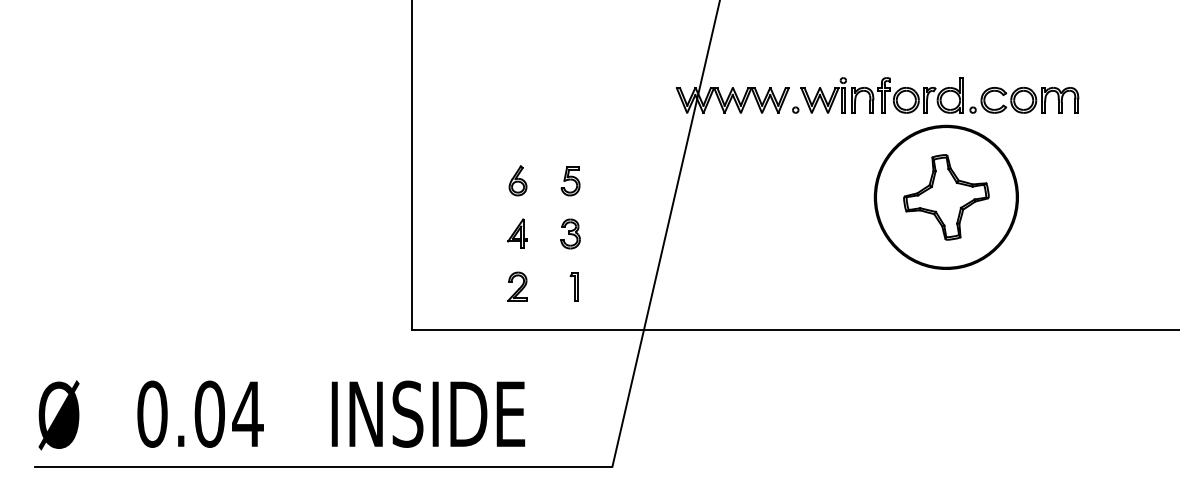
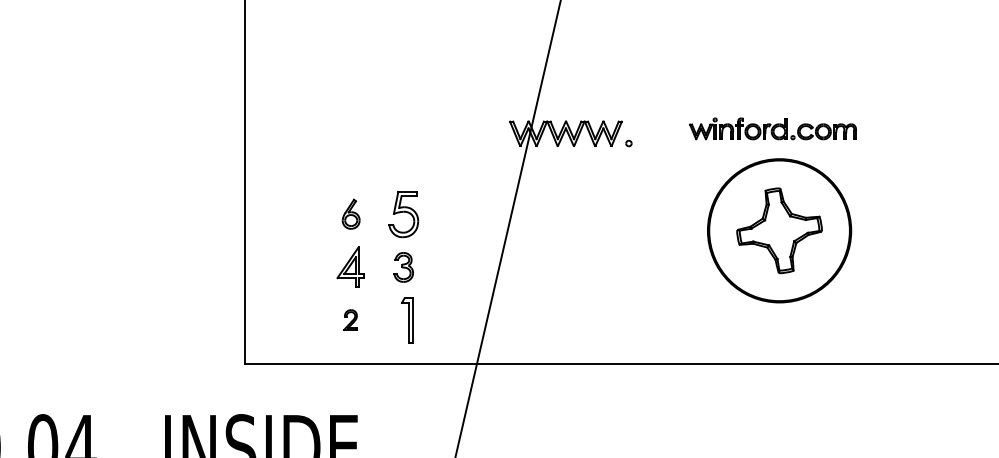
part: (939, 95) -> (772, 128), size x0.6
part: (570, 181) -> (403, 214), size x1.6
part: (517, 233) -> (350, 266), size x1.4
part: (517, 286) -> (350, 319), size x0.7
part: (573, 286) -> (406, 319), size x1.6

